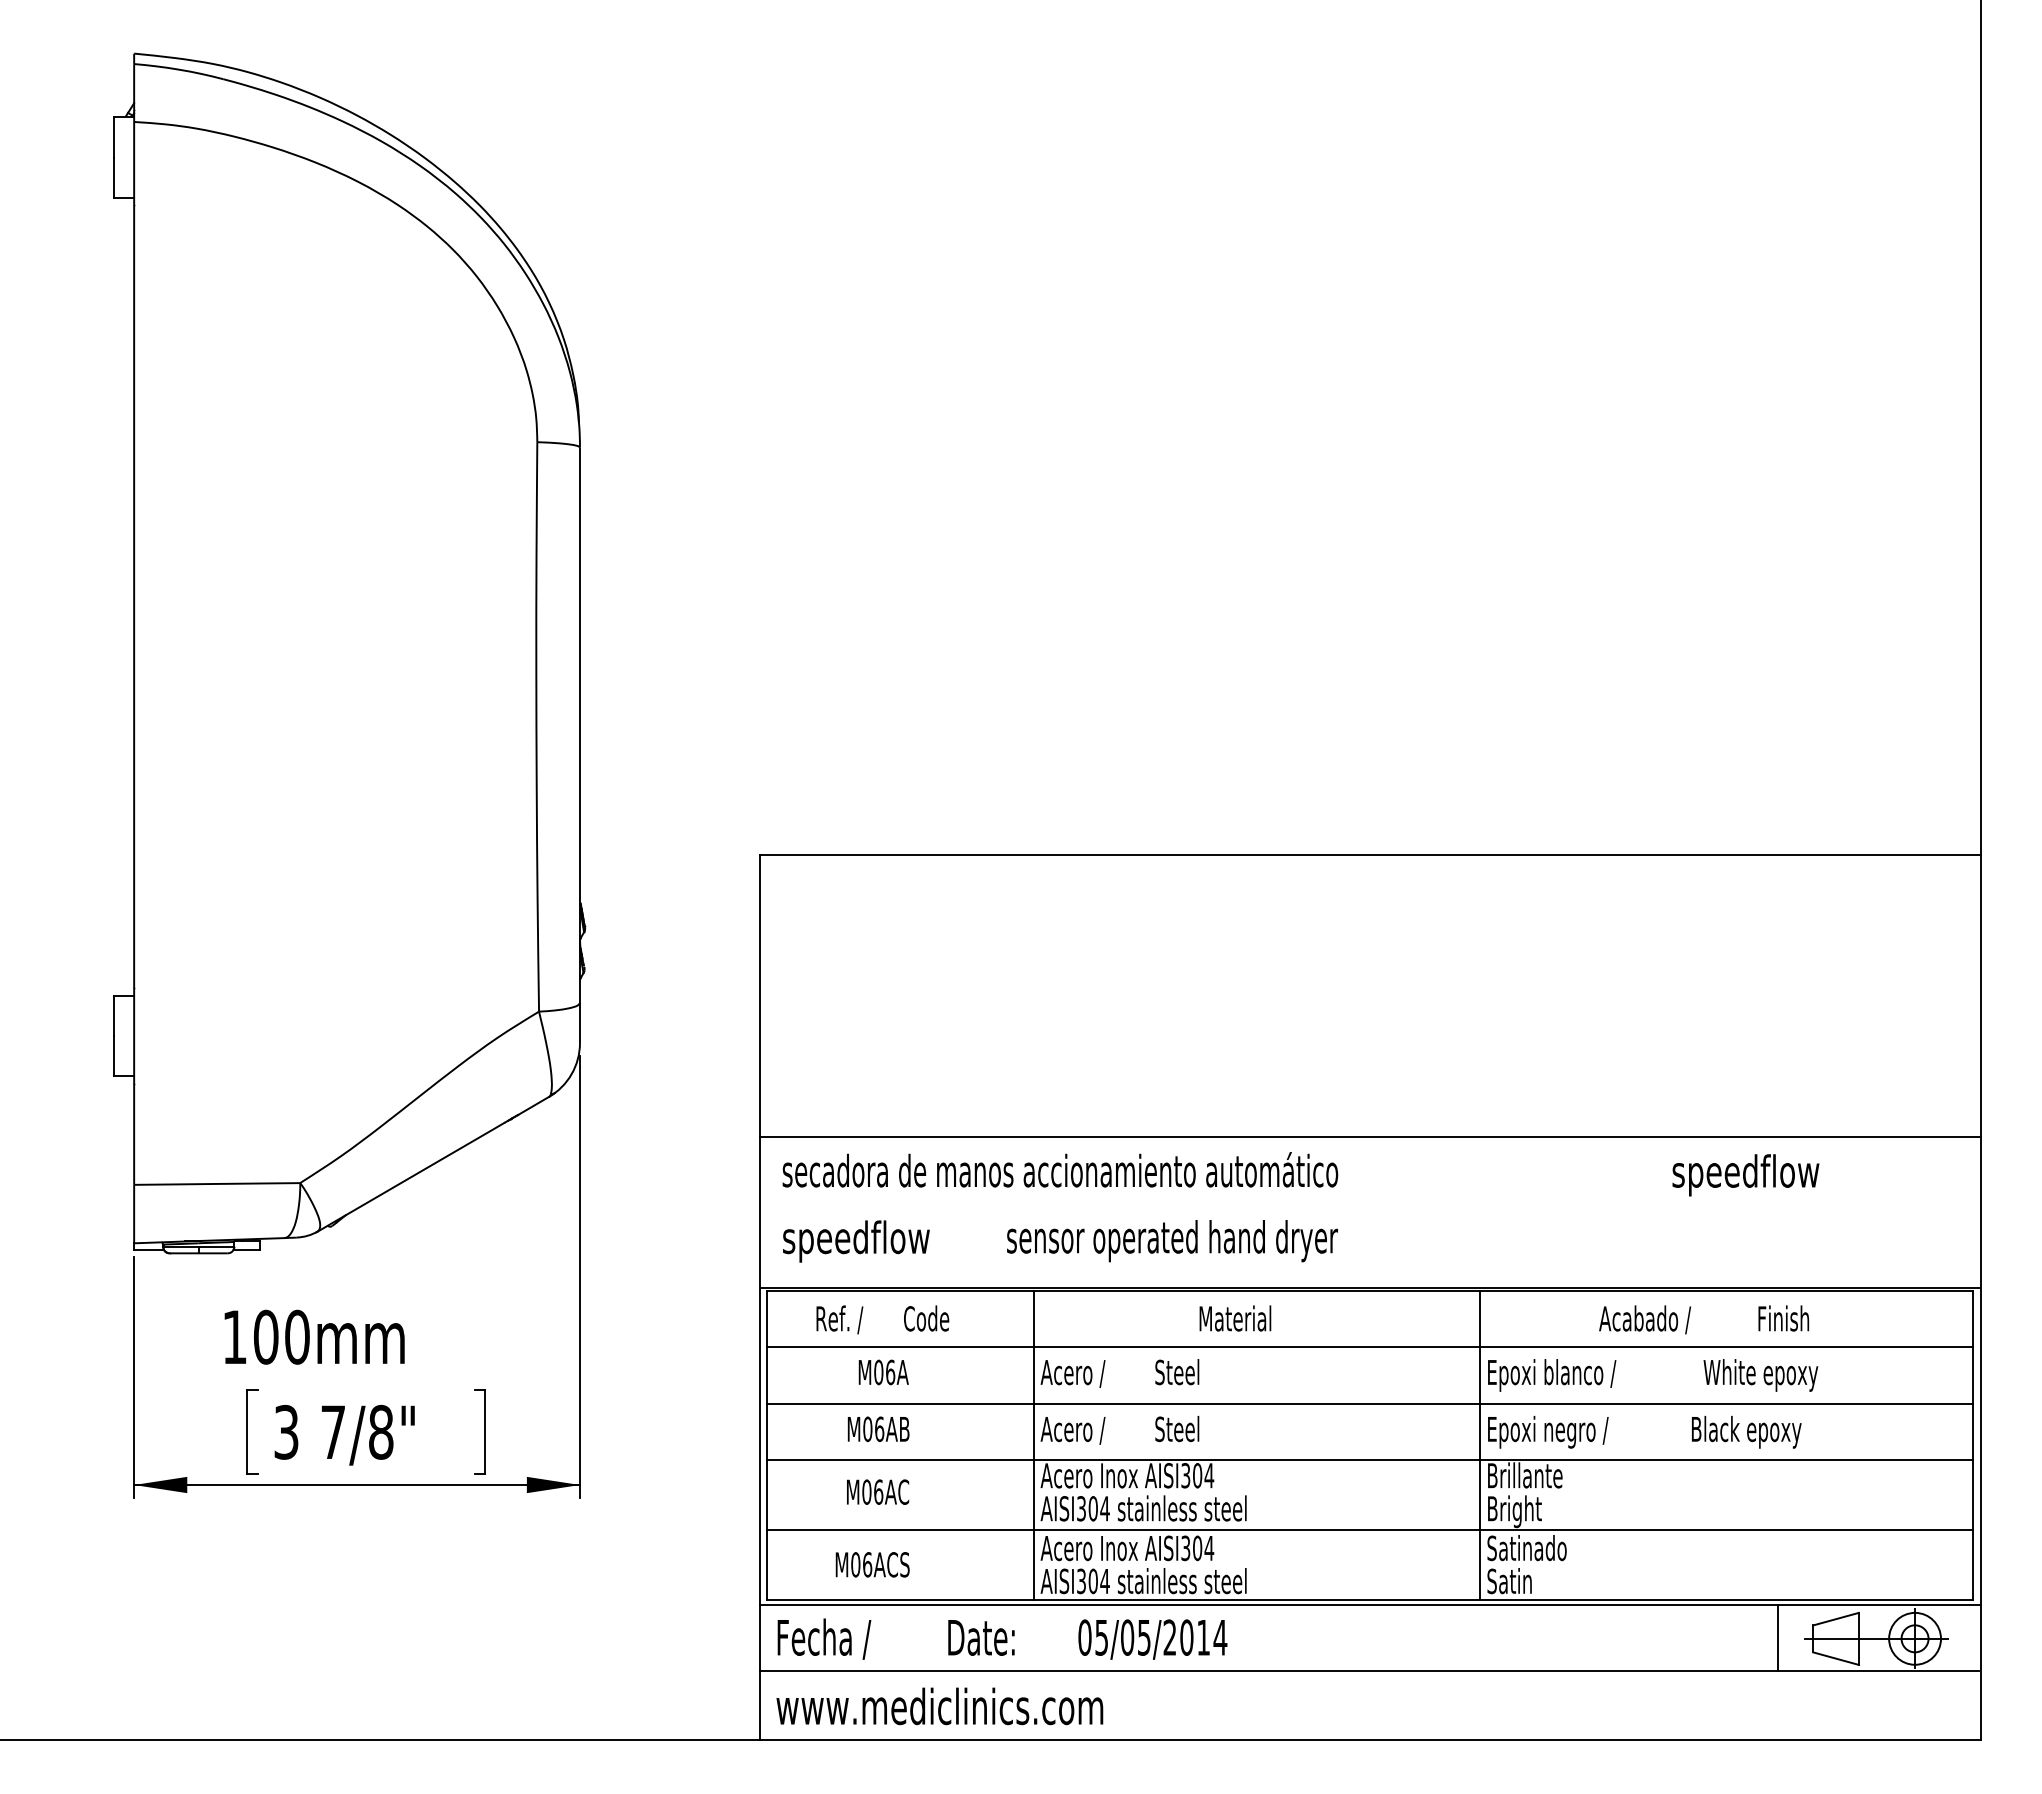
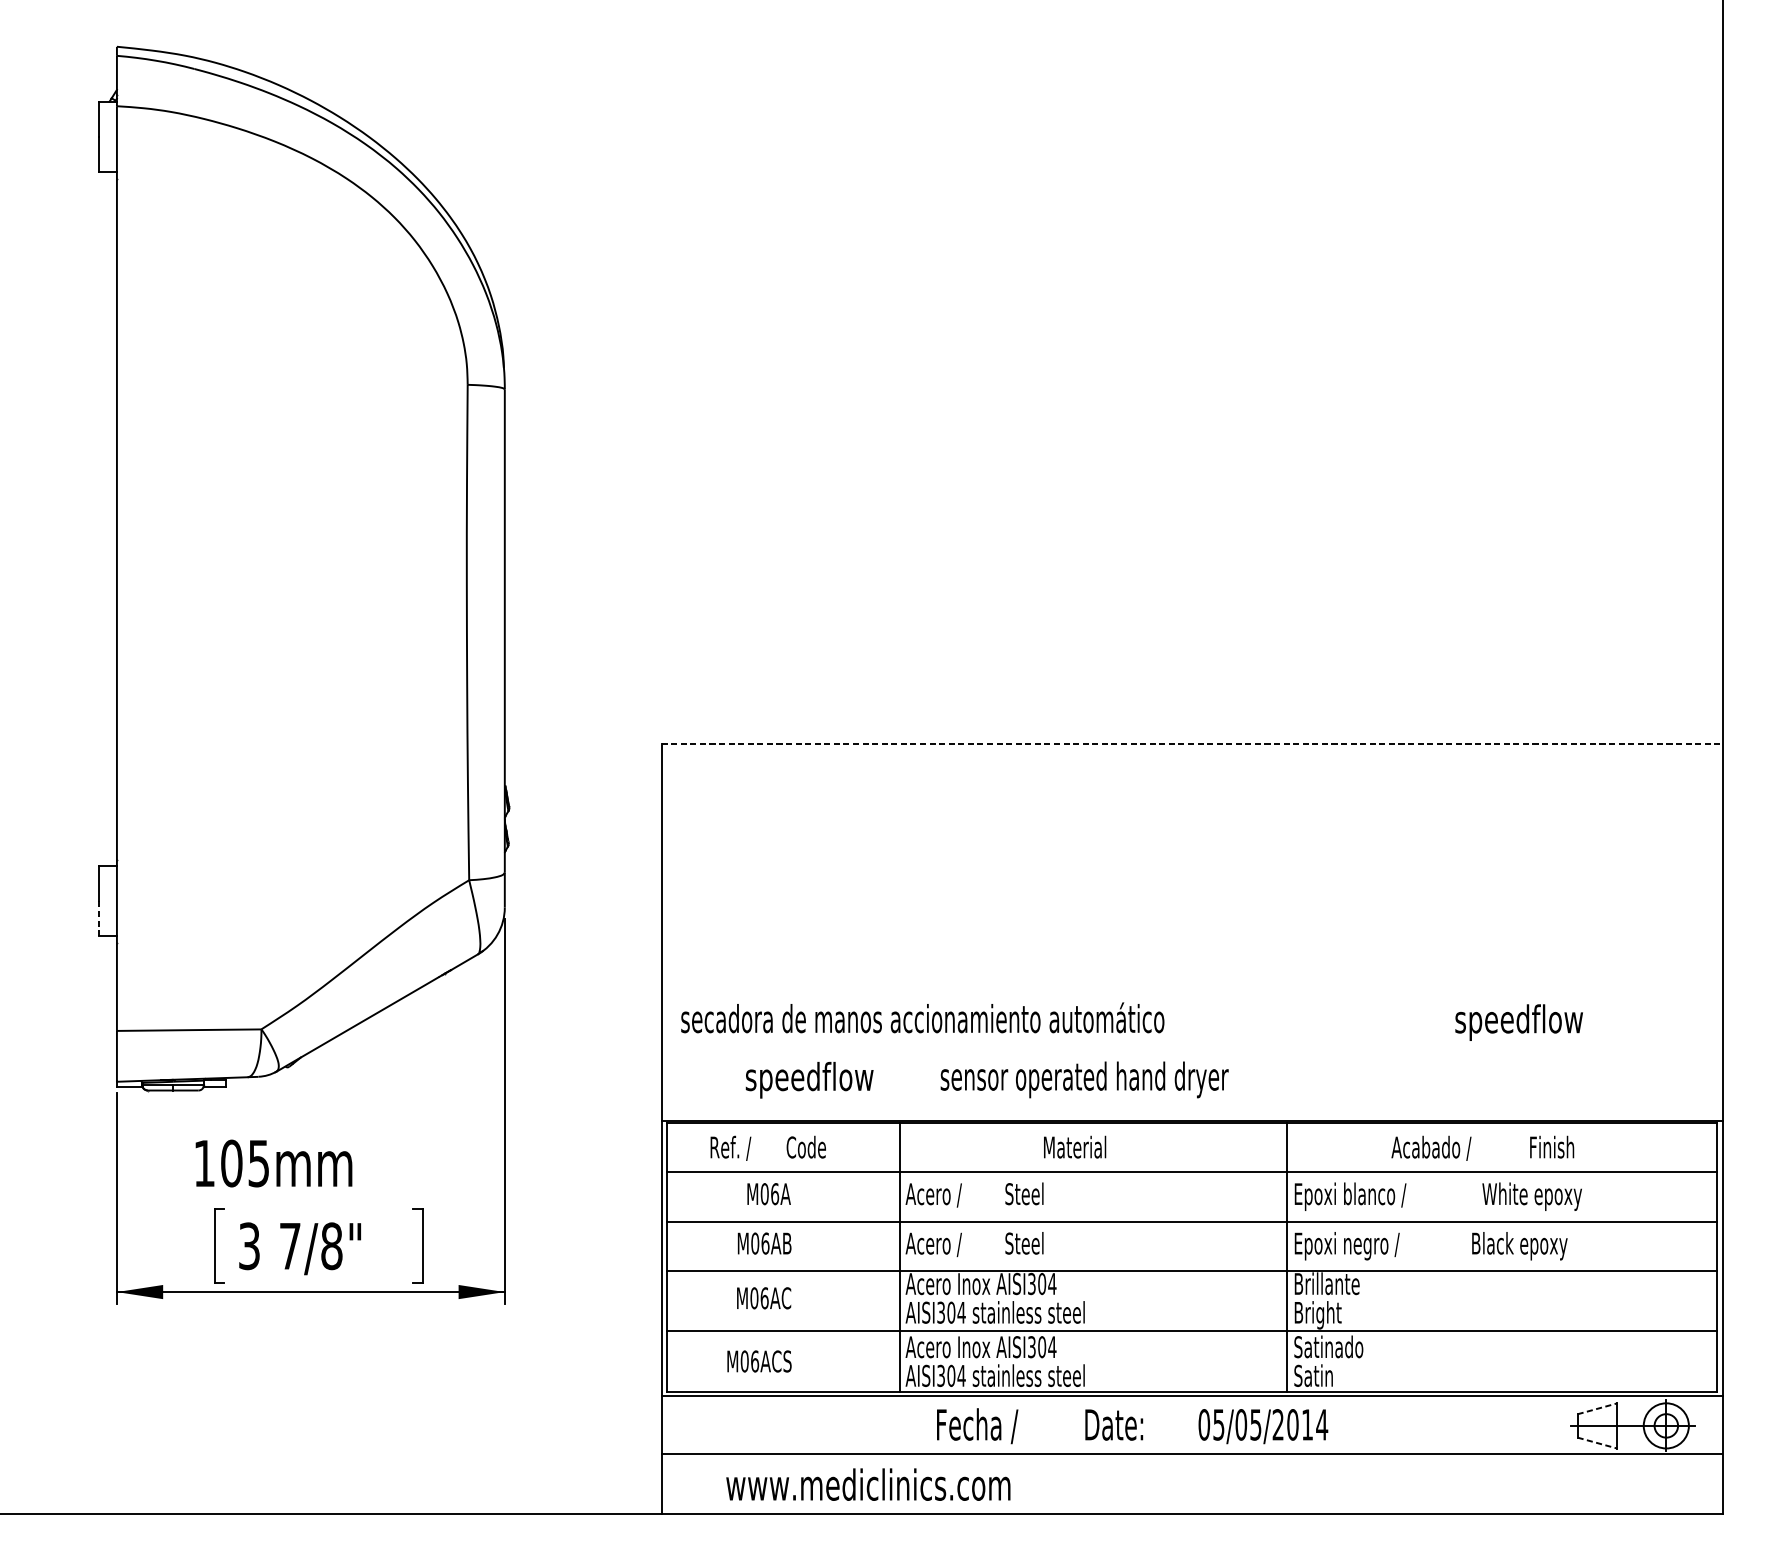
line: (1370, 855) -> (1192, 744), solid -> dashed
line: (114, 1055) -> (99, 918), solid -> dashed
line: (1370, 1136) -> (1192, 988), removed
text: (1060, 1241) -> (987, 1080), moved
text: (297, 1336) -> (259, 1162), 100mm -> 105mm
line: (1836, 1619) -> (1597, 1409), solid -> dashed
line: (1777, 1637) -> (1546, 1424), removed
text: (1002, 1638) -> (1132, 1425), moved
line: (1836, 1658) -> (1597, 1443), solid -> dashed
text: (939, 1706) -> (868, 1484), moved

